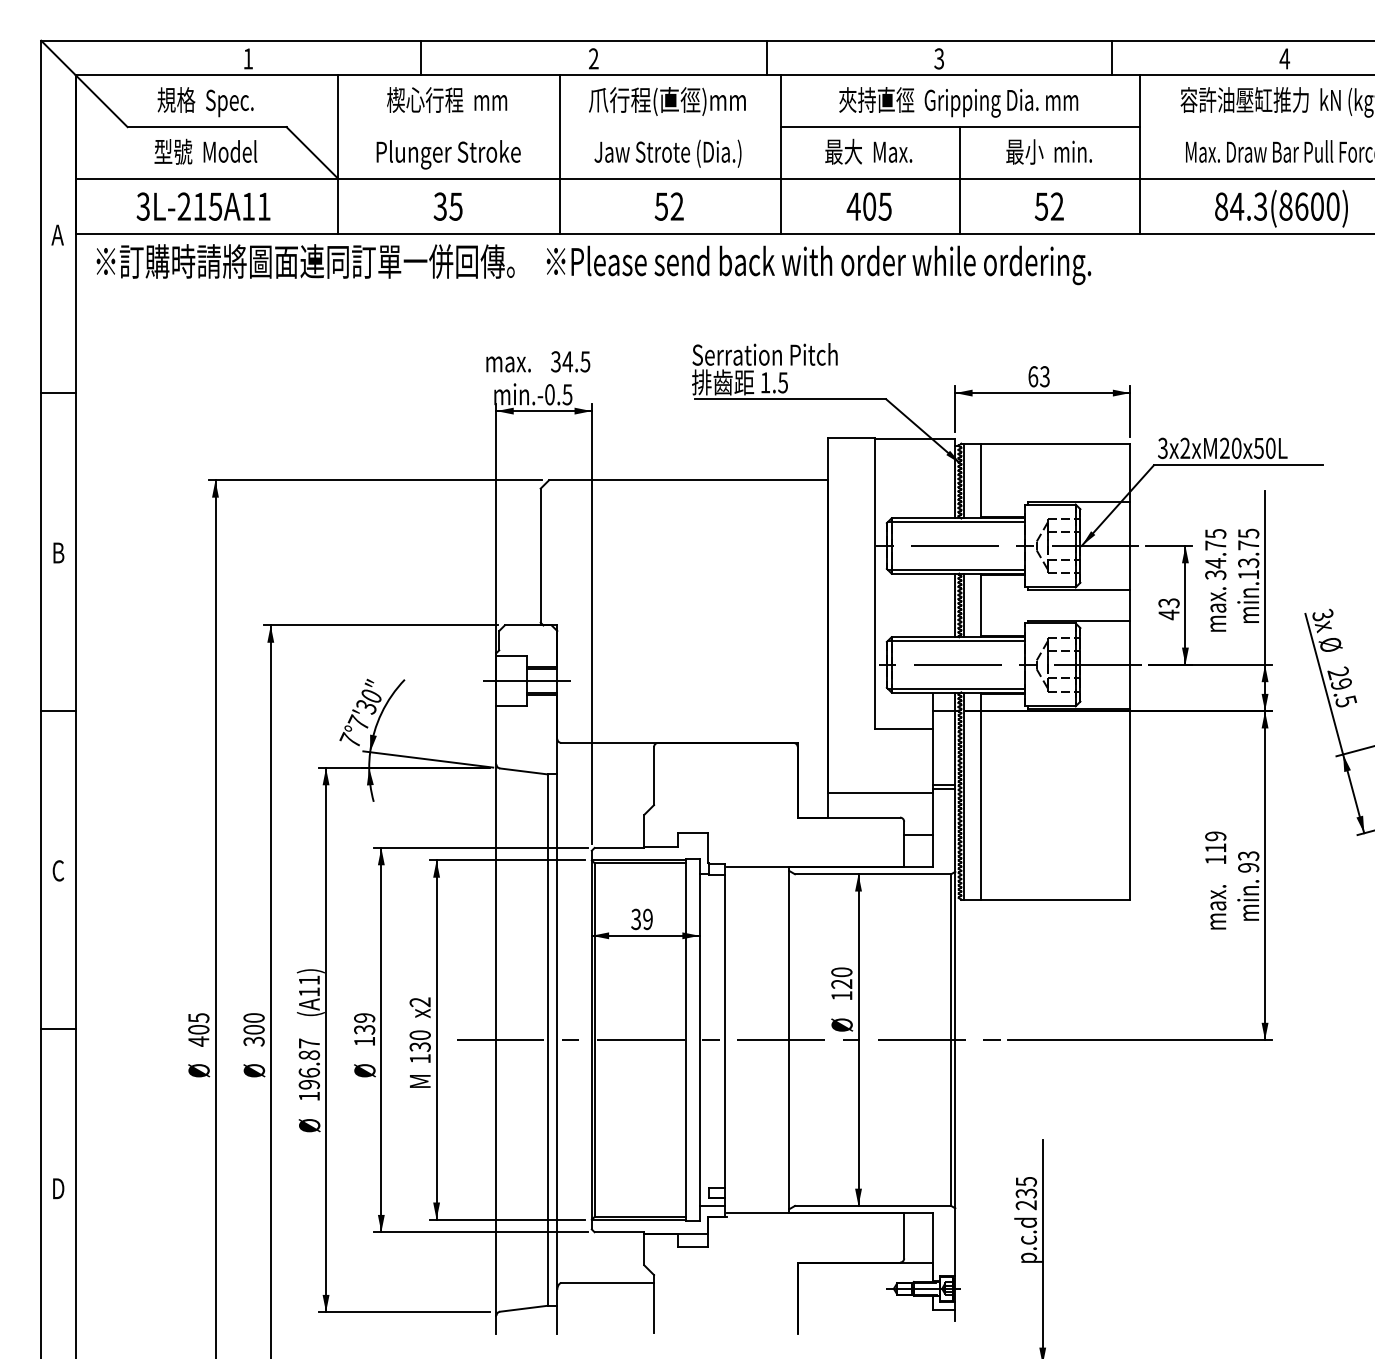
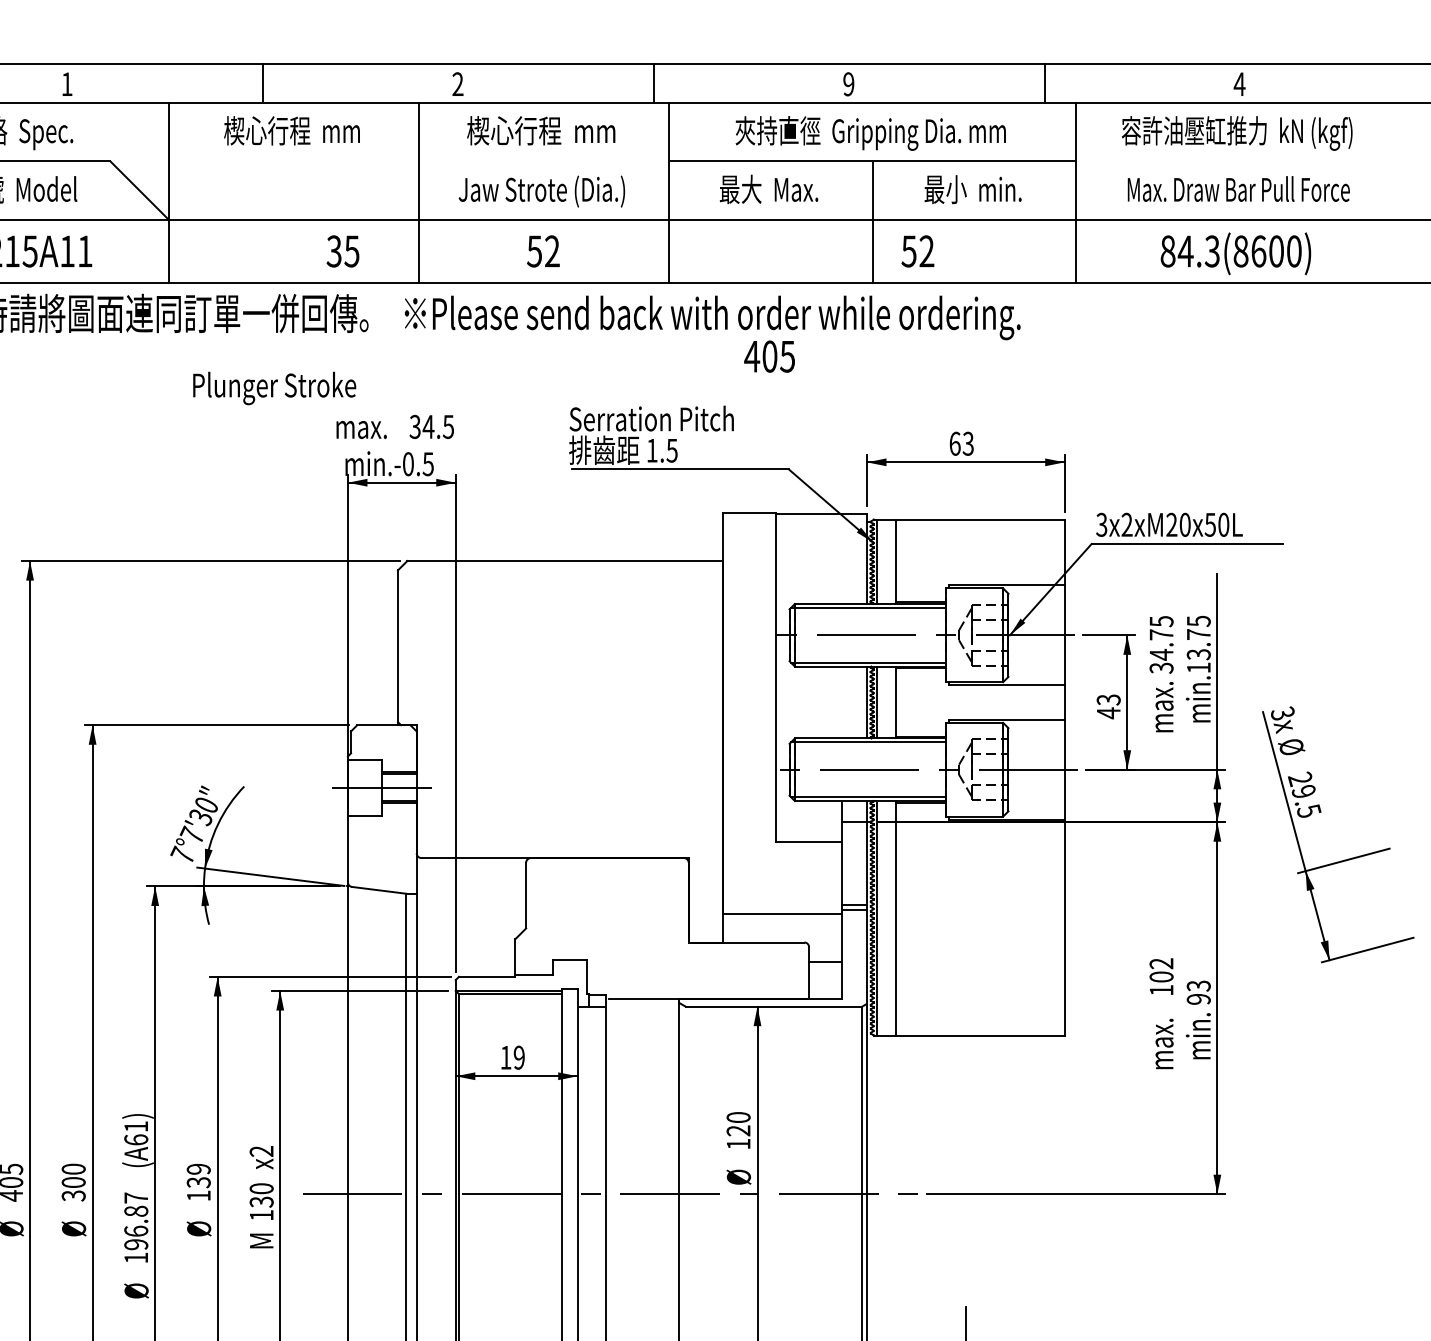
text: (939, 58) -> (849, 83), 3 -> 9
text: (666, 101) -> (540, 132), 爪行程(直徑)mm -> 楔心行程  mm
text: (448, 154) -> (274, 388), moved
text: (447, 206) -> (342, 251), moved
text: (868, 206) -> (768, 356), moved
text: (1048, 206) -> (916, 251), moved
text: (1215, 841) -> (1161, 969), 119 -> 102
text: (635, 919) -> (505, 1057), 39 -> 19
text: (309, 991) -> (136, 1139), (A11) -> (A61)

